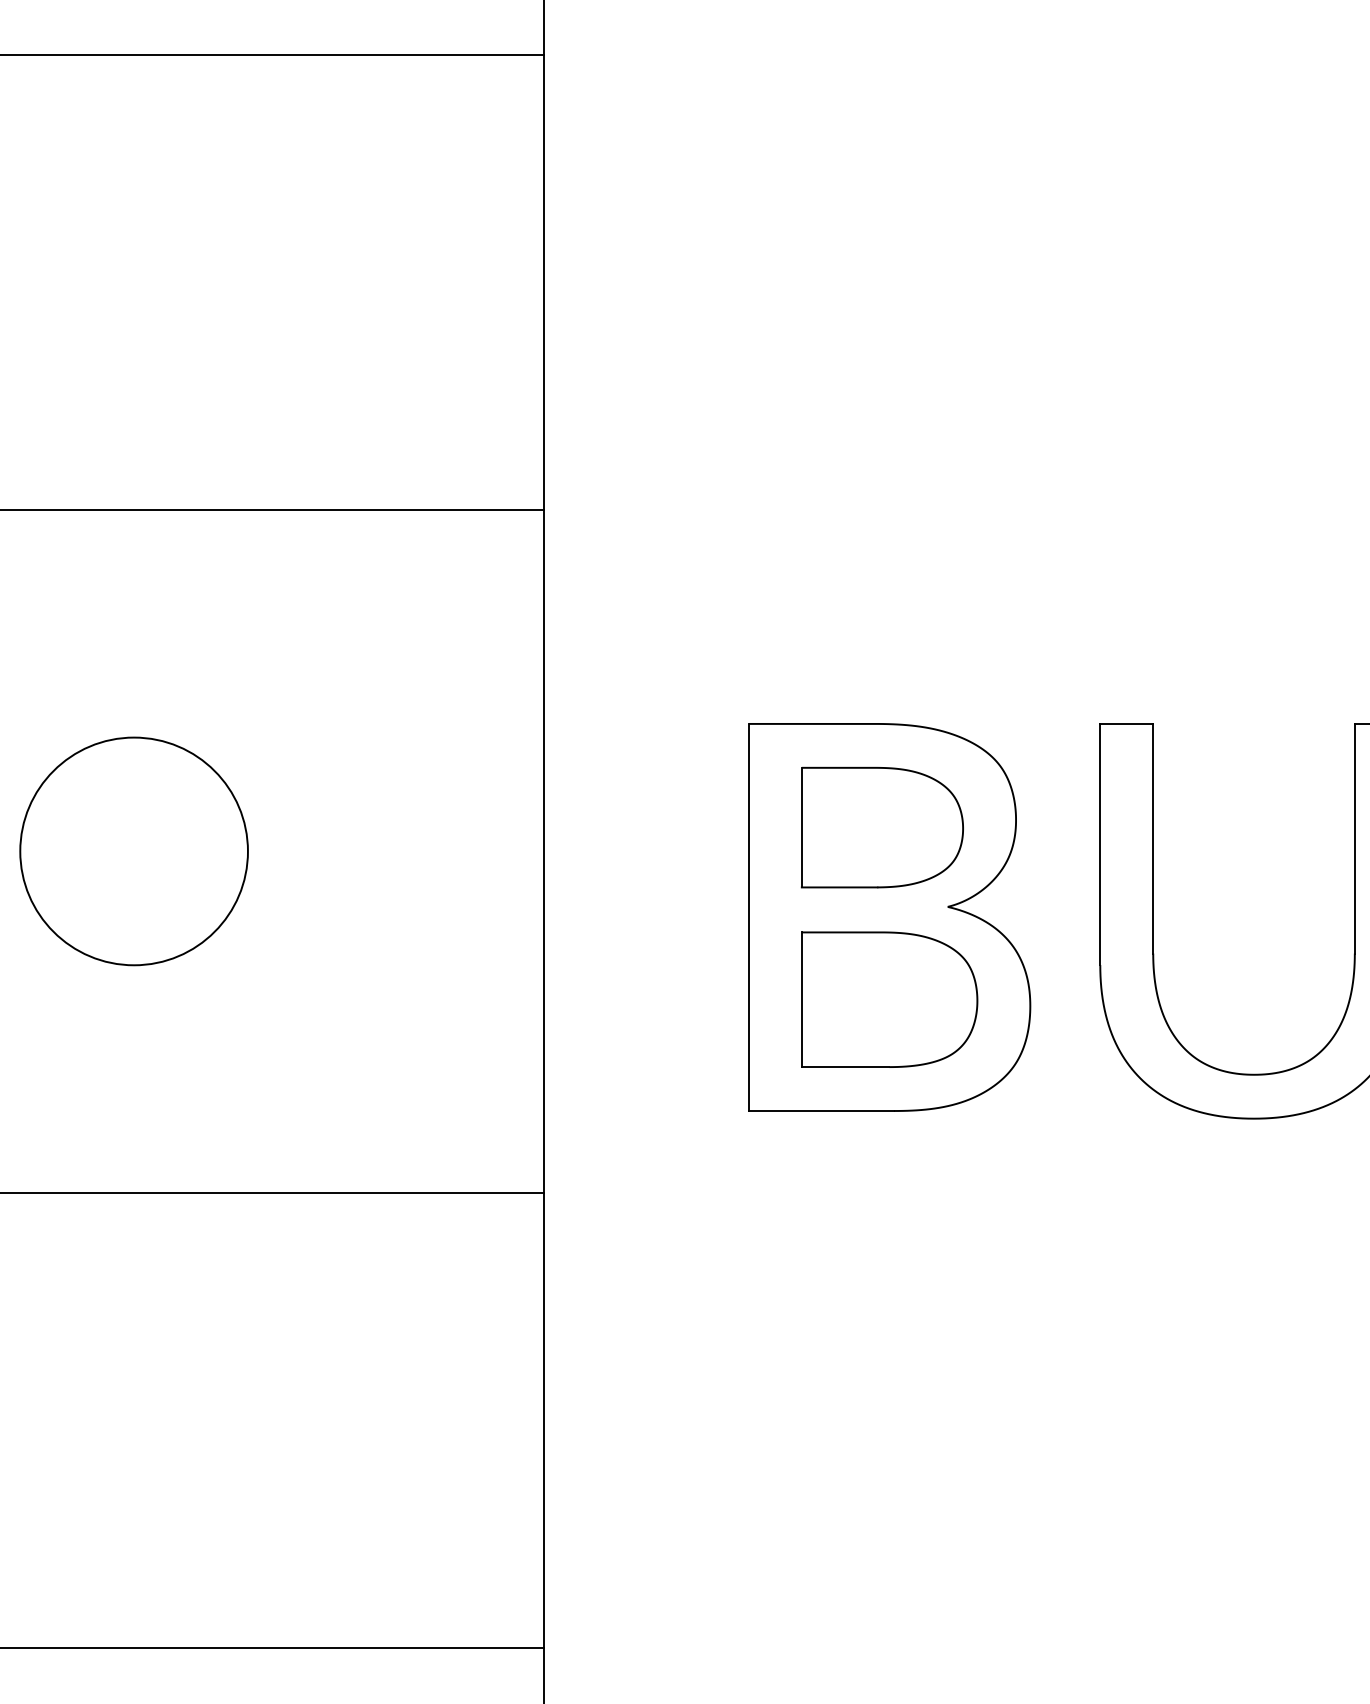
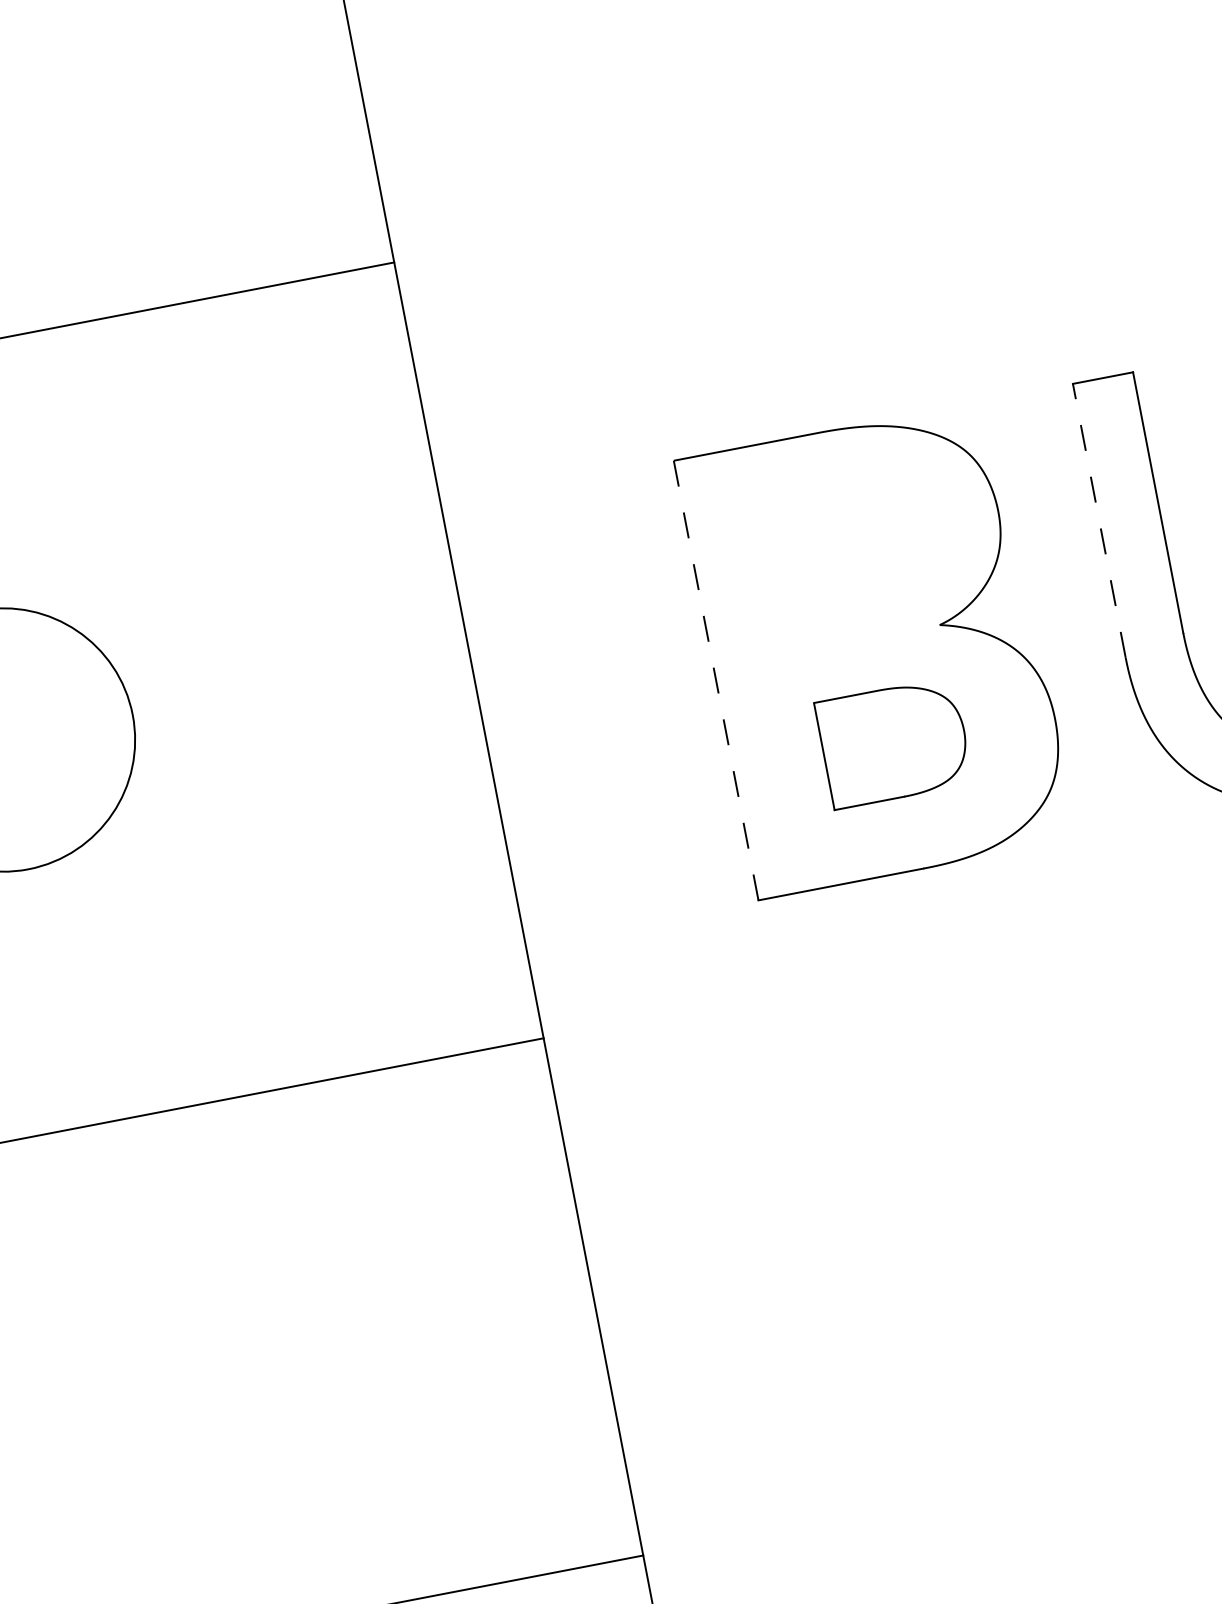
part: (881, 827) -> (847, 549), removed
line: (1100, 844) -> (1099, 520), solid -> dashed
line: (748, 917) -> (715, 680), solid -> dashed
part: (889, 999) -> (893, 742), size x0.7

